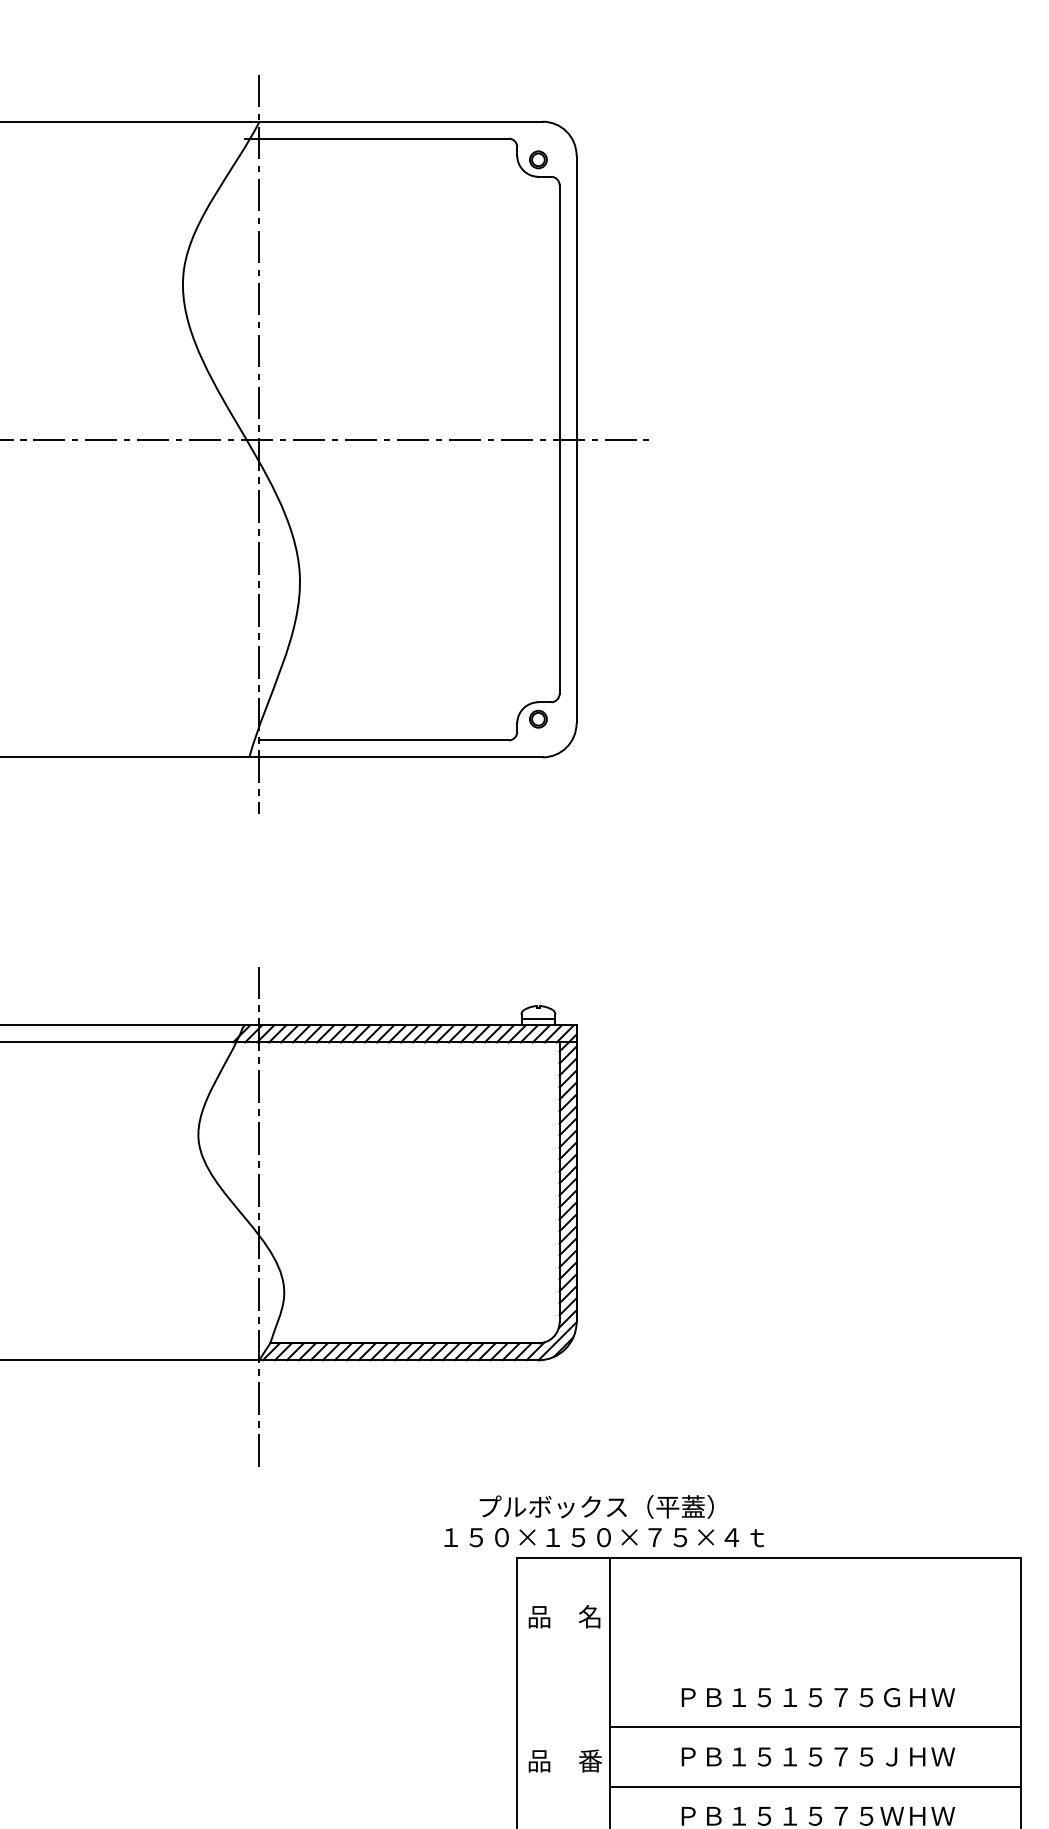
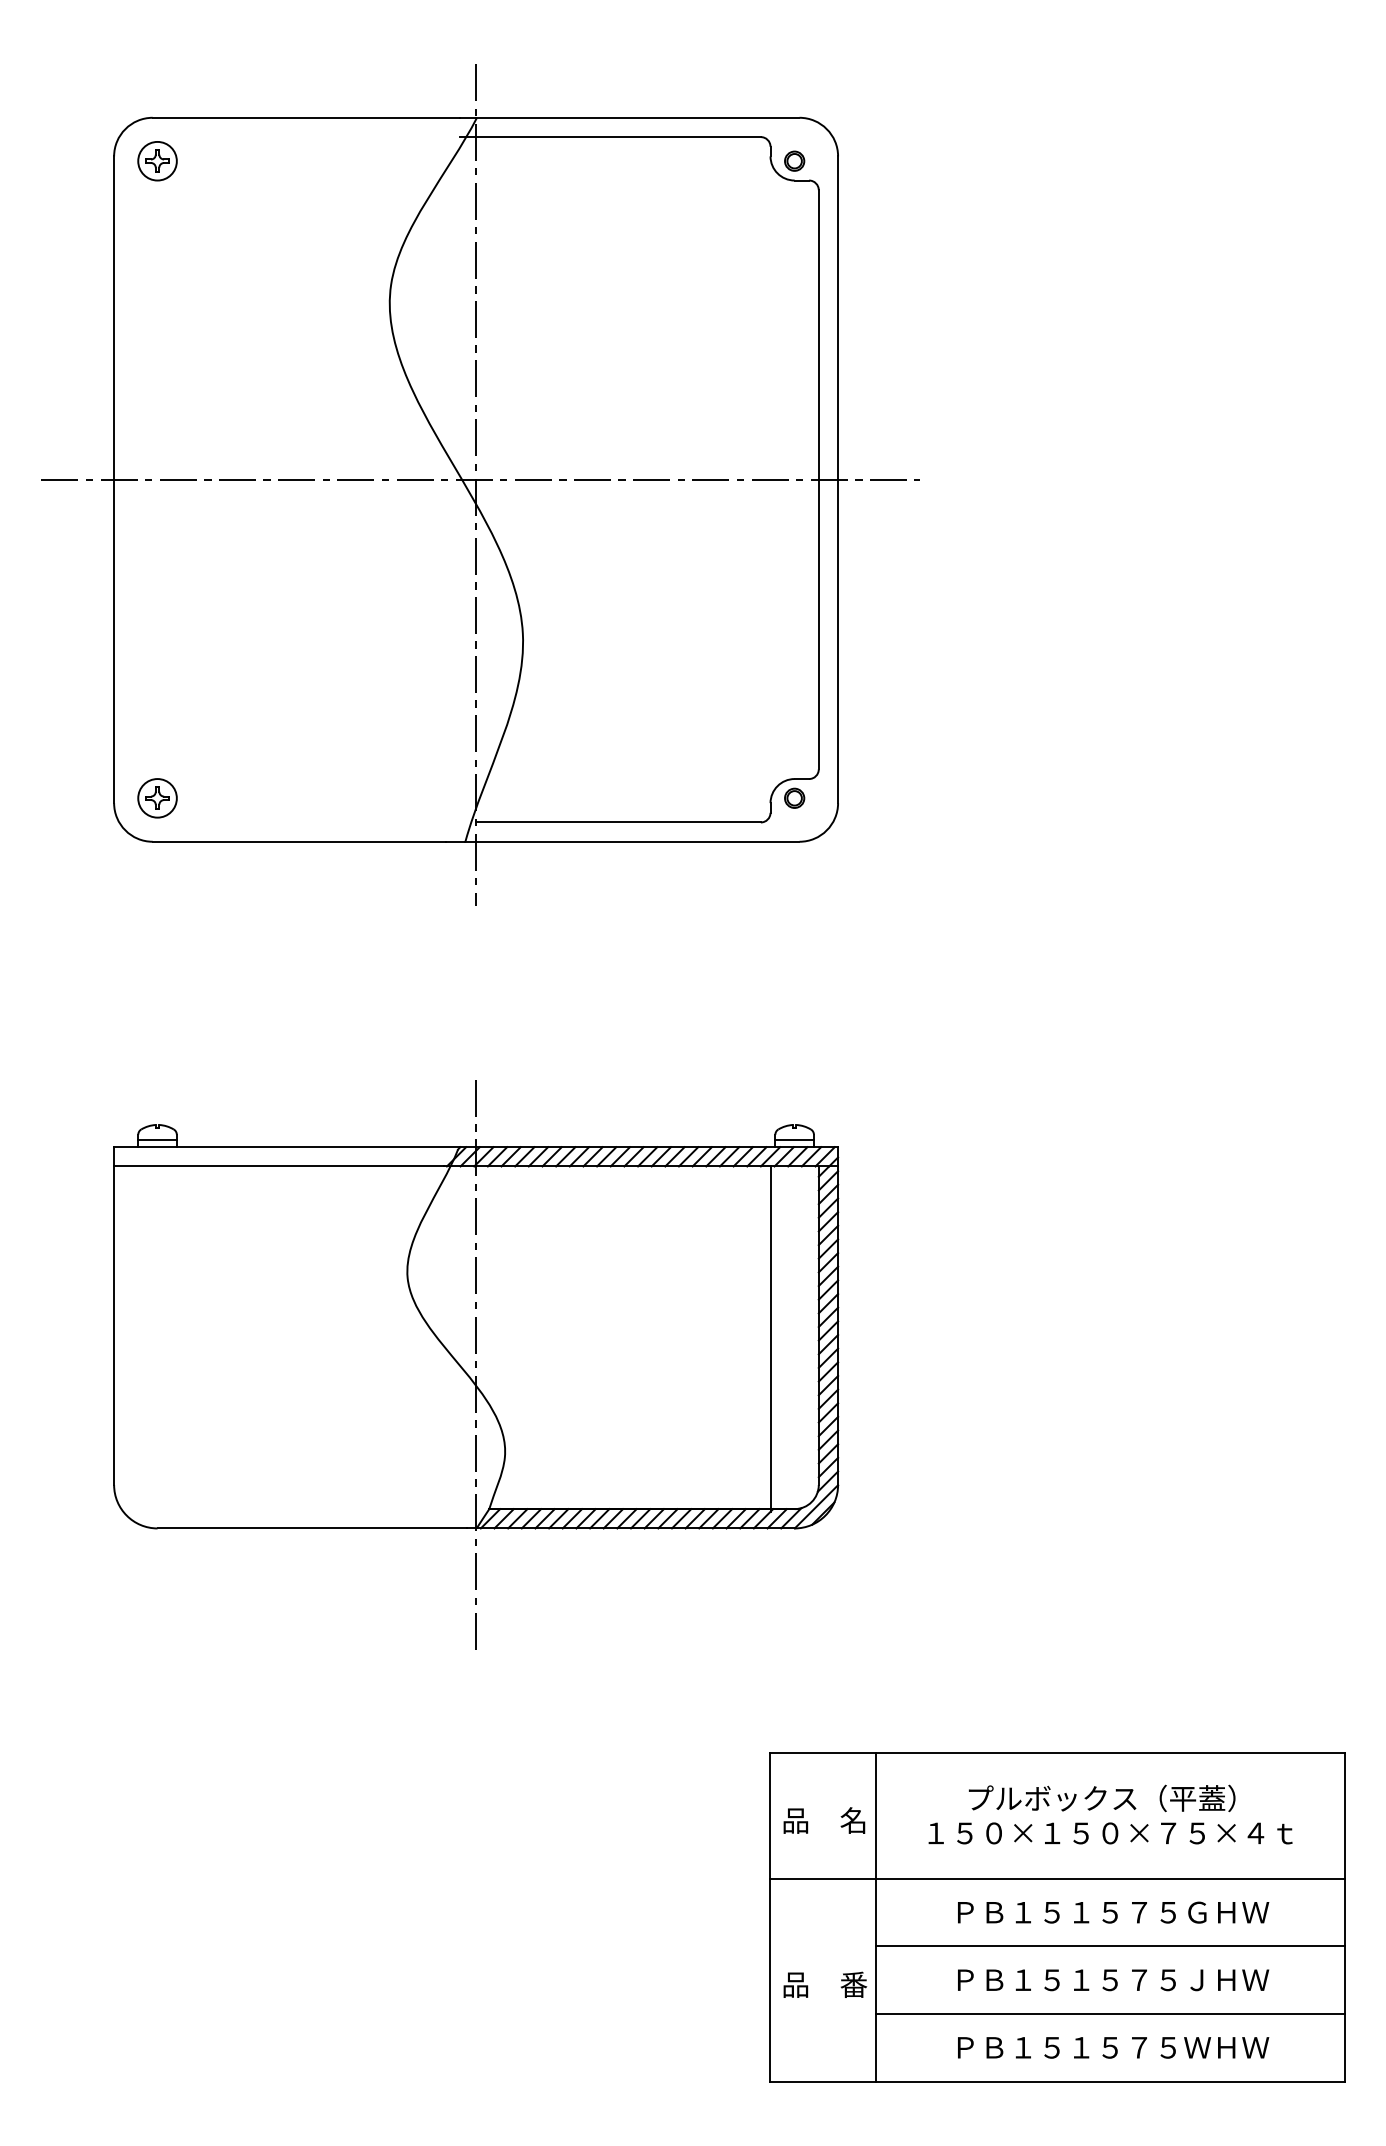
line: (517, 1193) -> (770, 1338), added
text: (604, 1520) -> (1110, 1814), moved
line: (769, 1667) -> (1057, 1878), added

